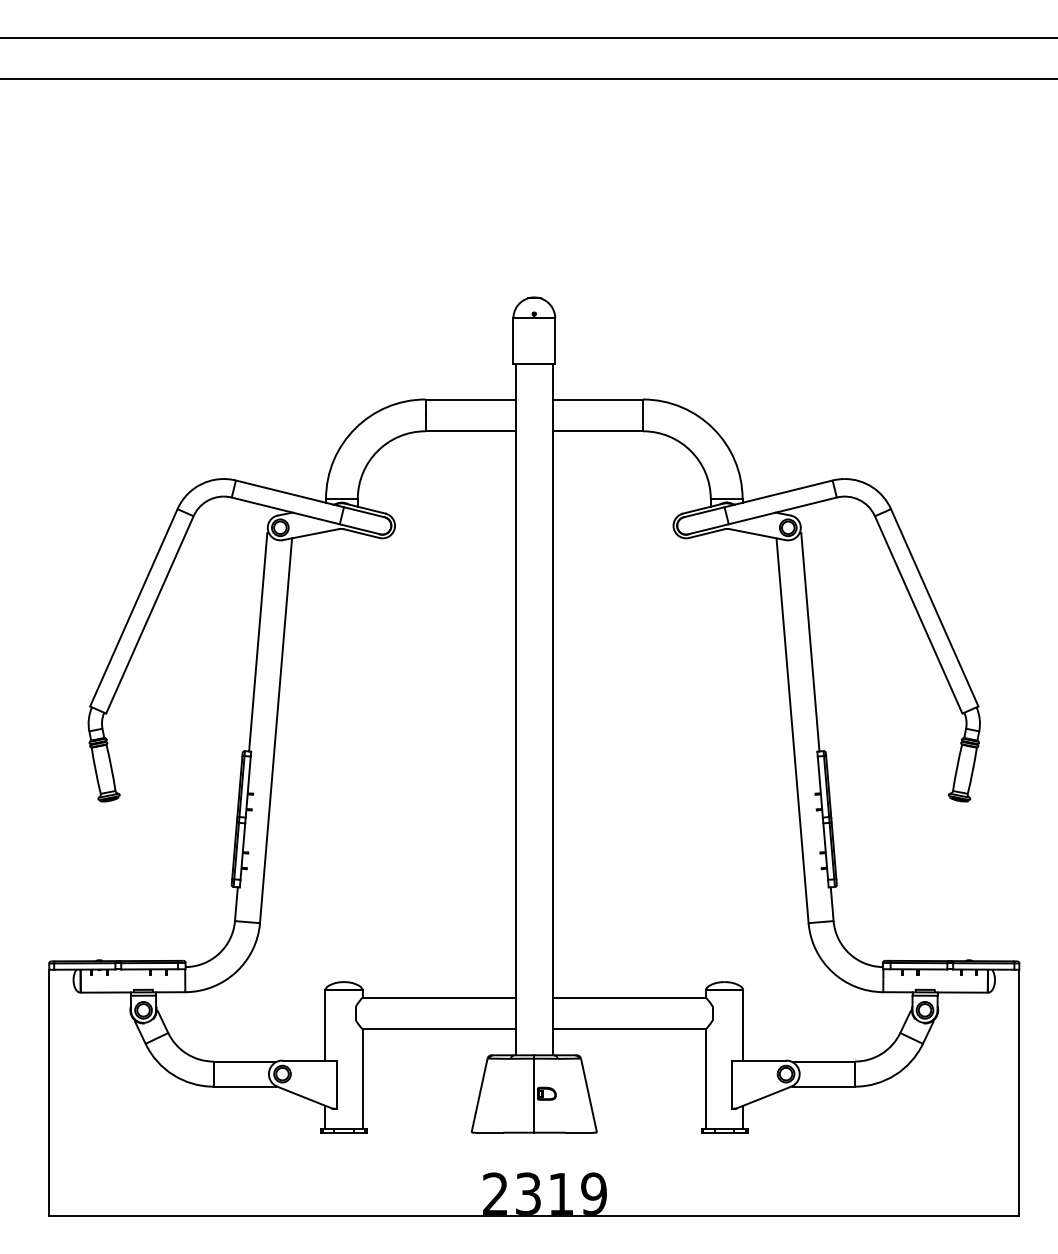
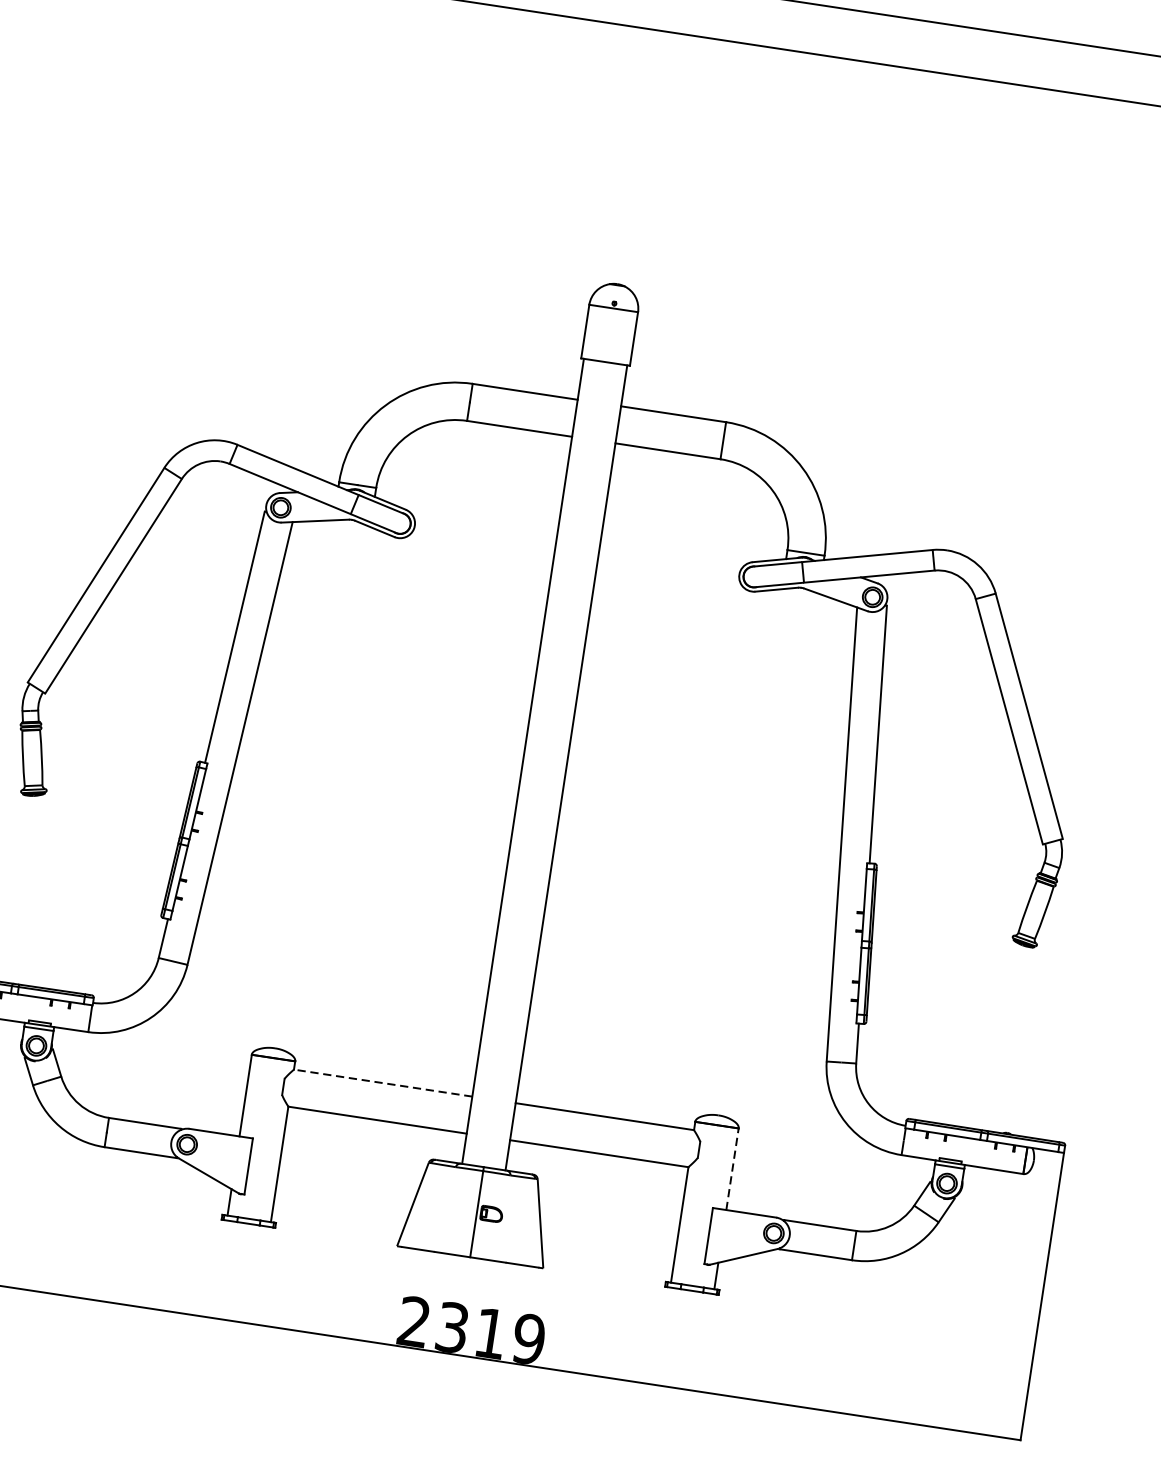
line: (439, 997) -> (383, 1083), solid -> dashed
line: (743, 1025) -> (732, 1169), solid -> dashed

